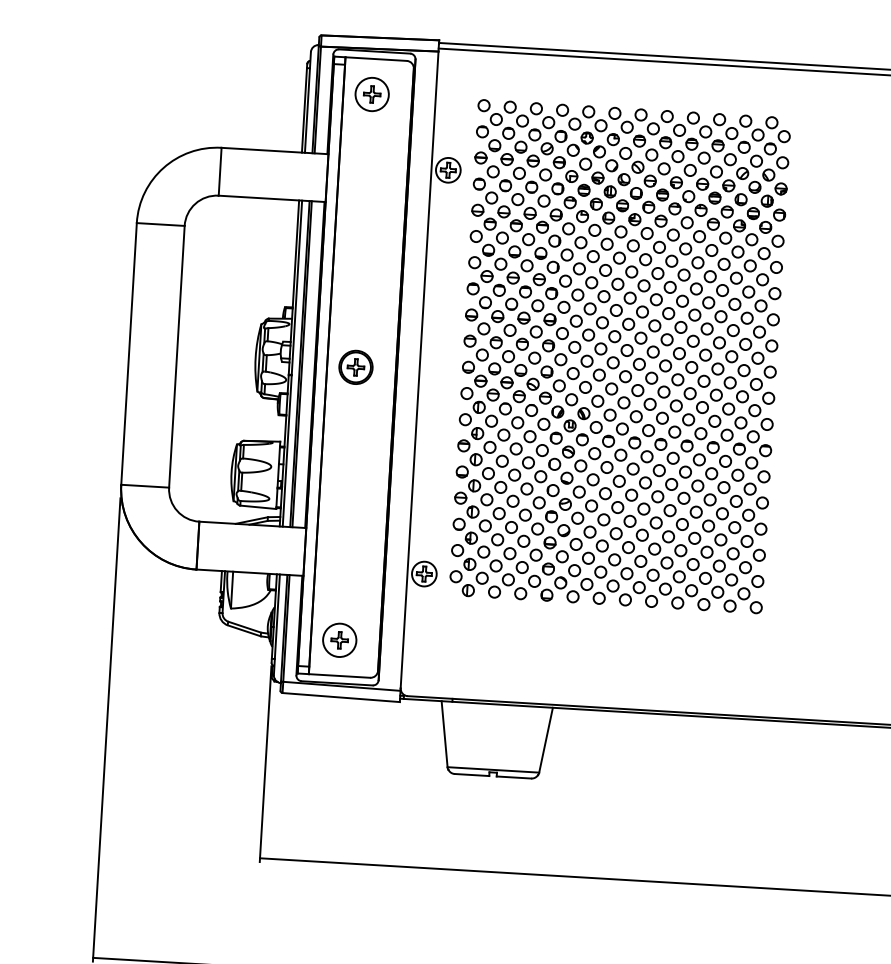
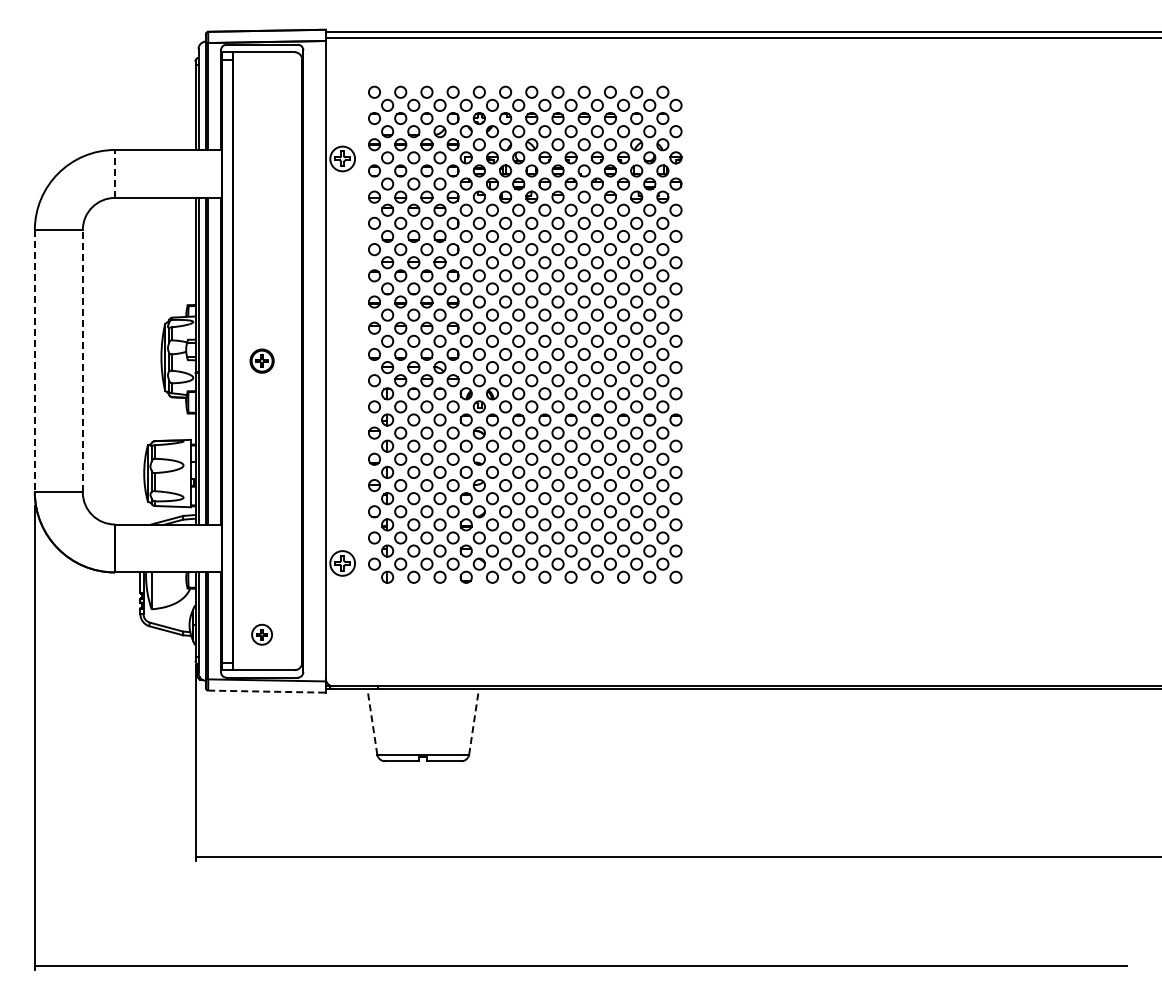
part: (371, 94) -> (261, 87), removed
line: (220, 171) -> (115, 173), solid -> dashed
line: (128, 354) -> (34, 361), solid -> dashed
line: (176, 356) -> (82, 360), solid -> dashed
part: (355, 366) -> (261, 360), size x0.7
part: (339, 640) -> (261, 634), size x0.6
line: (341, 697) -> (267, 691), solid -> dashed
line: (444, 733) -> (372, 721), solid -> dashed
line: (546, 739) -> (474, 721), solid -> dashed

